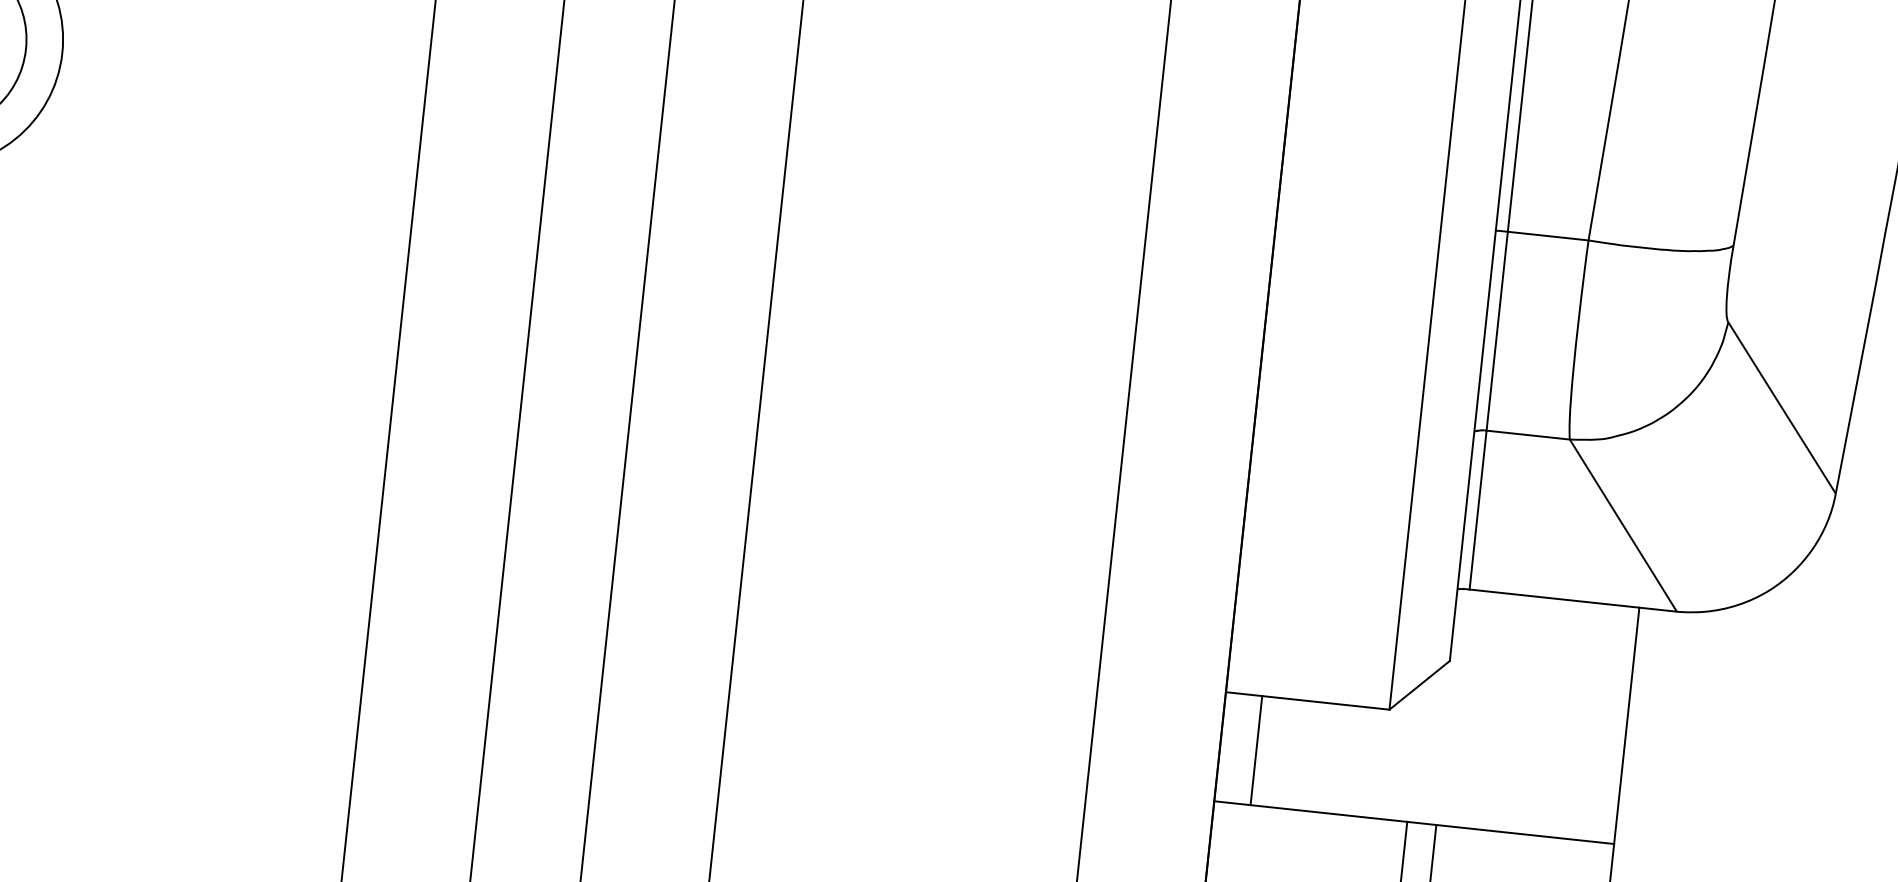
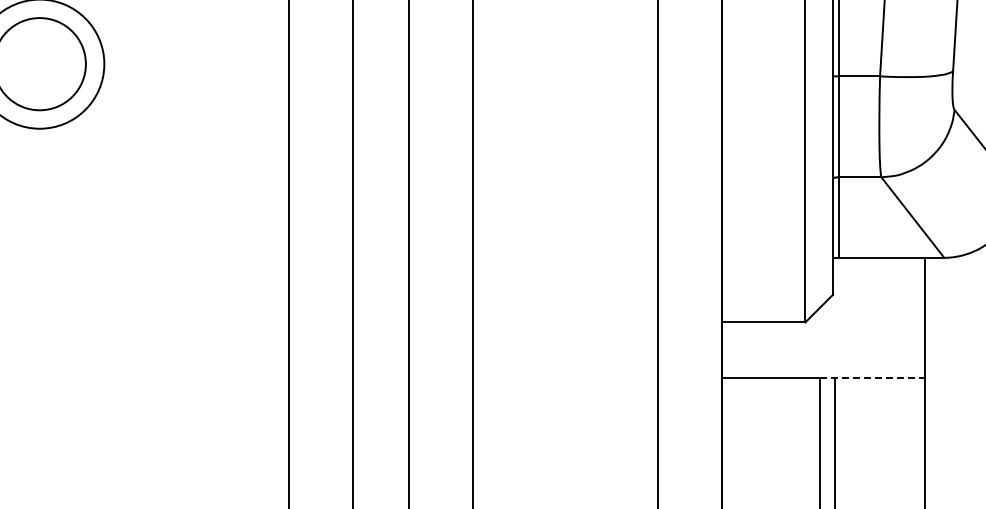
line: (1255, 749) -> (740, 349), removed
line: (1512, 832) -> (873, 377), solid -> dashed

